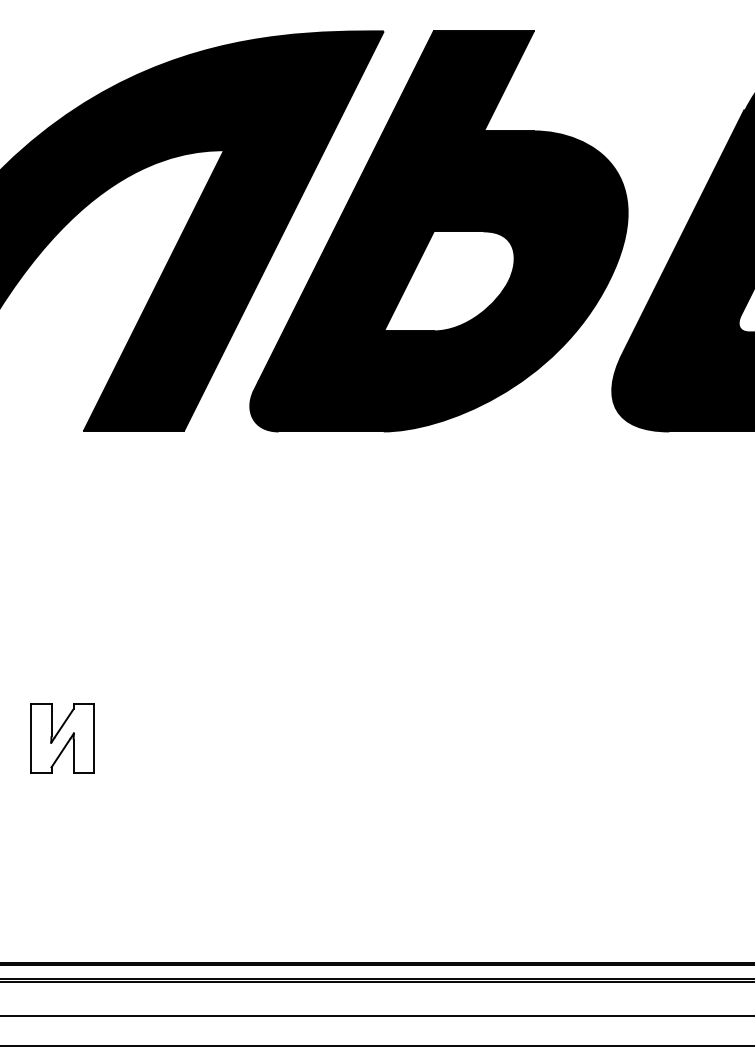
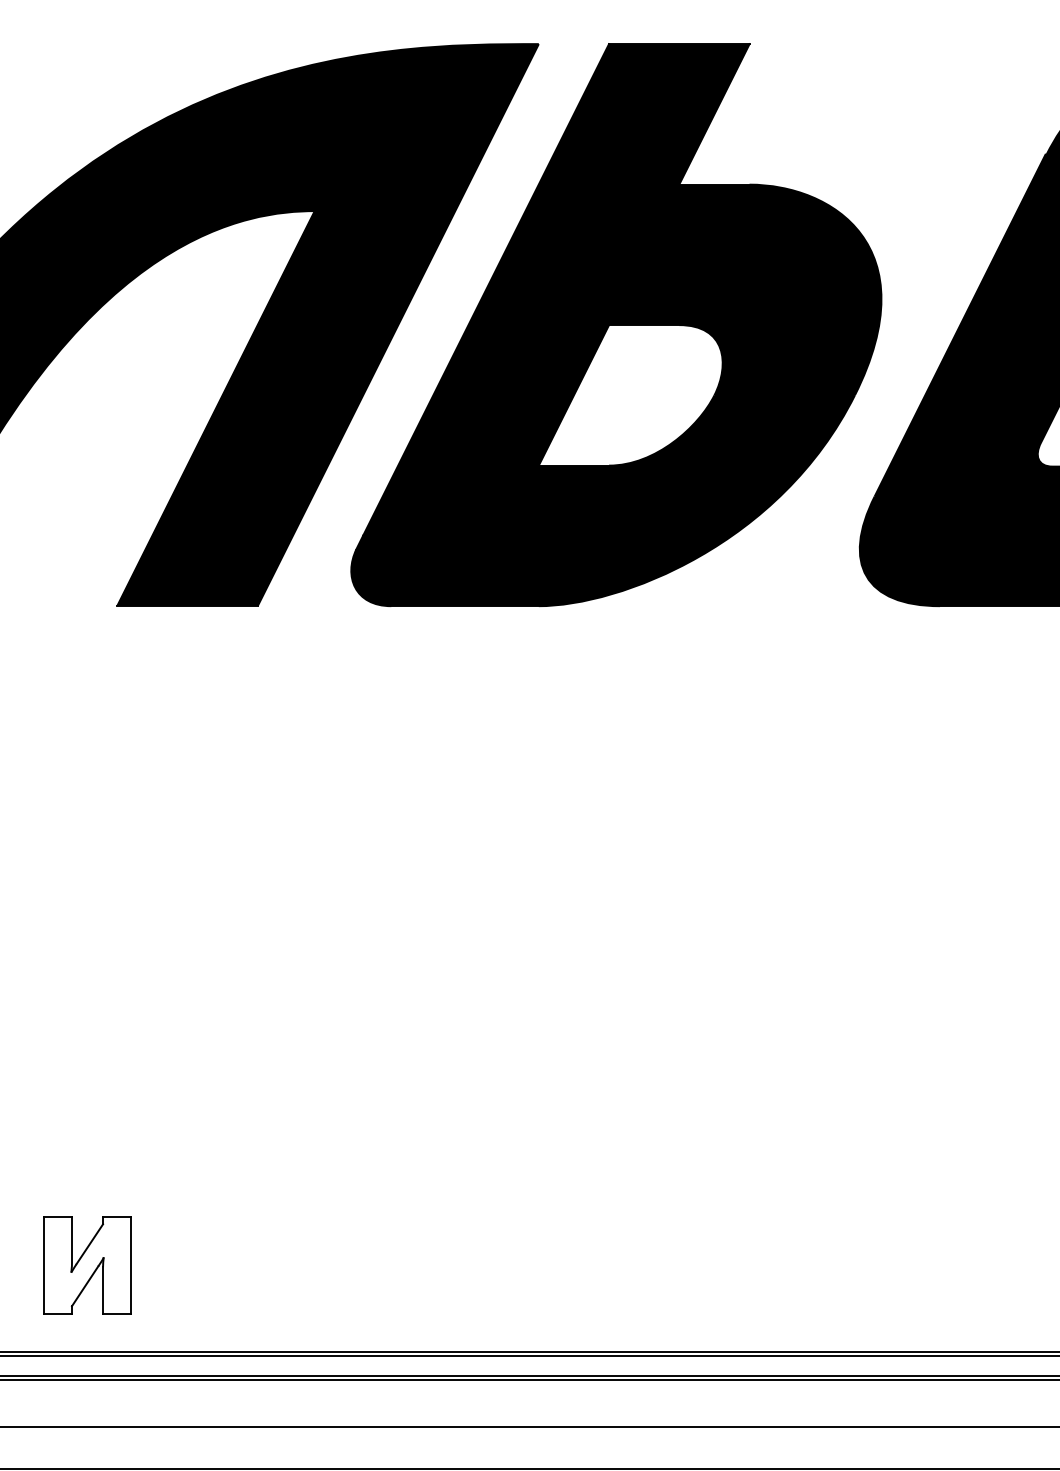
part: (62, 738) -> (87, 1265), moved

